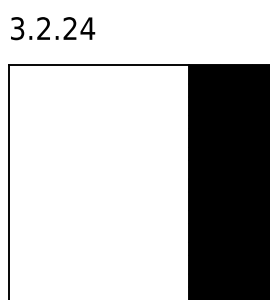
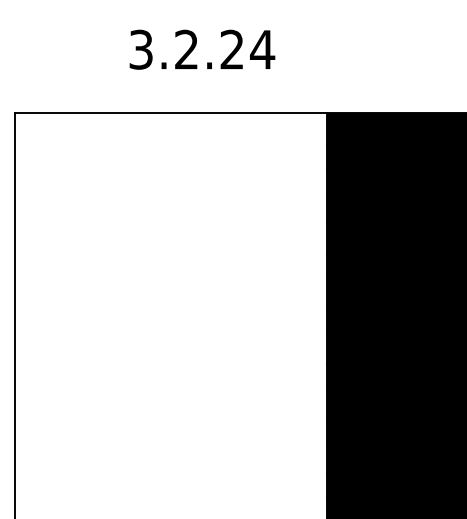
text: (53, 28) -> (203, 49), moved

